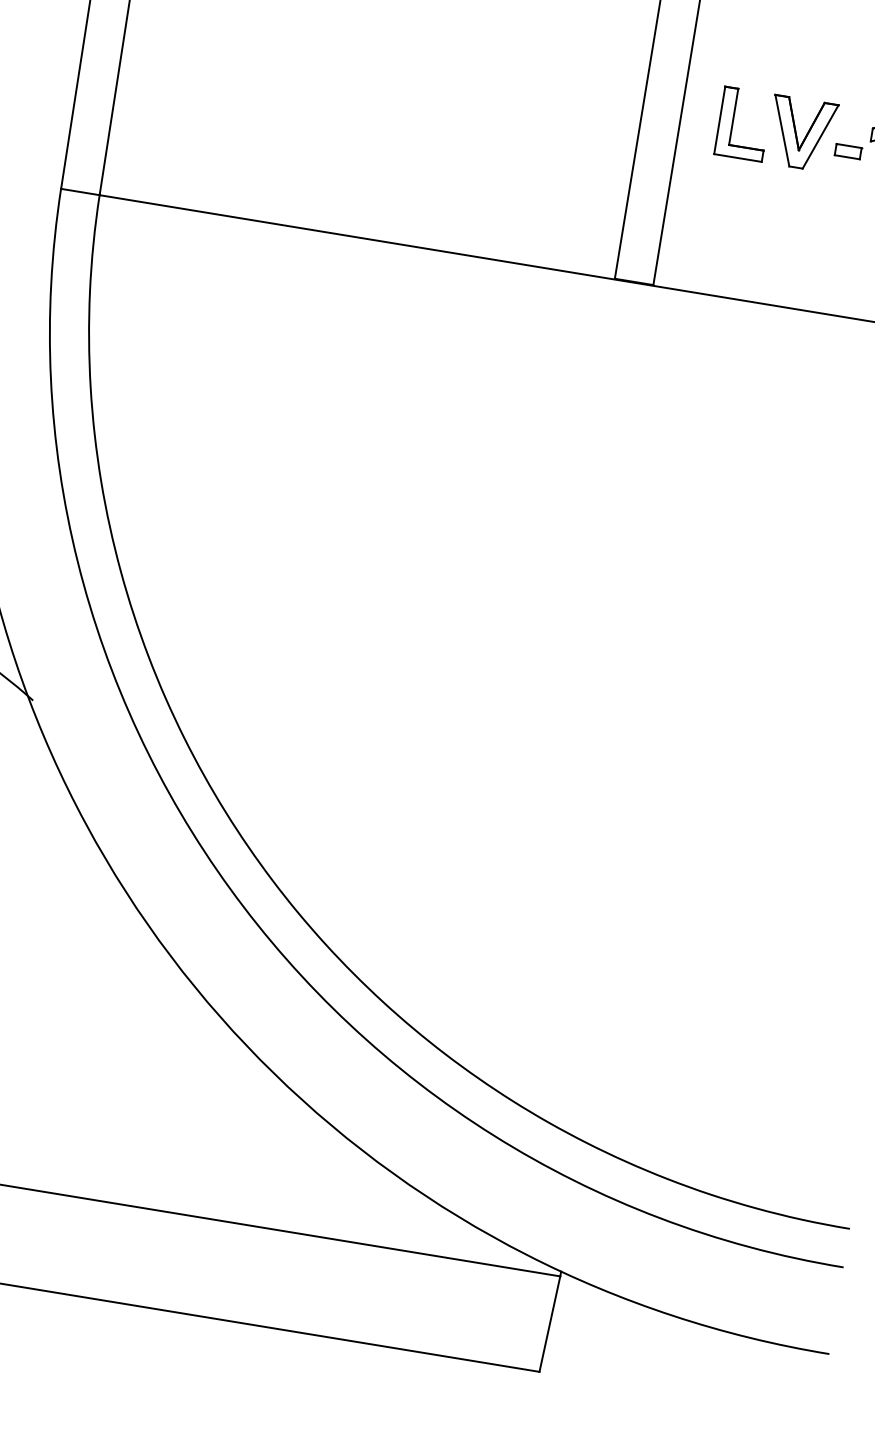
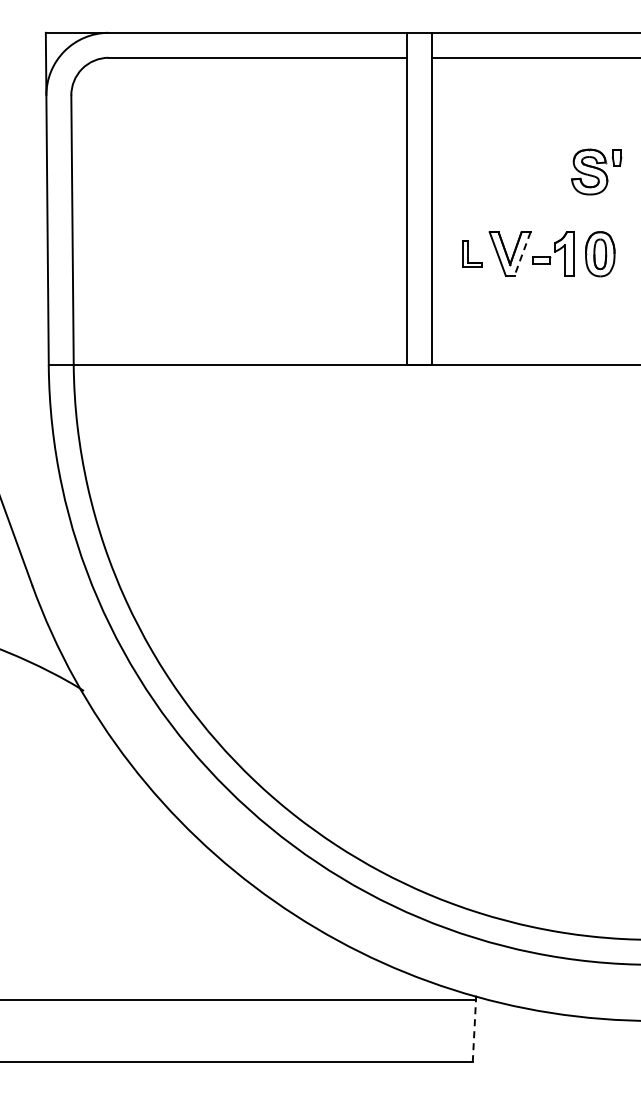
part: (743, 123) -> (472, 253), size x0.6
line: (820, 137) -> (522, 254), solid -> dashed
line: (550, 1323) -> (474, 1030), solid -> dashed

